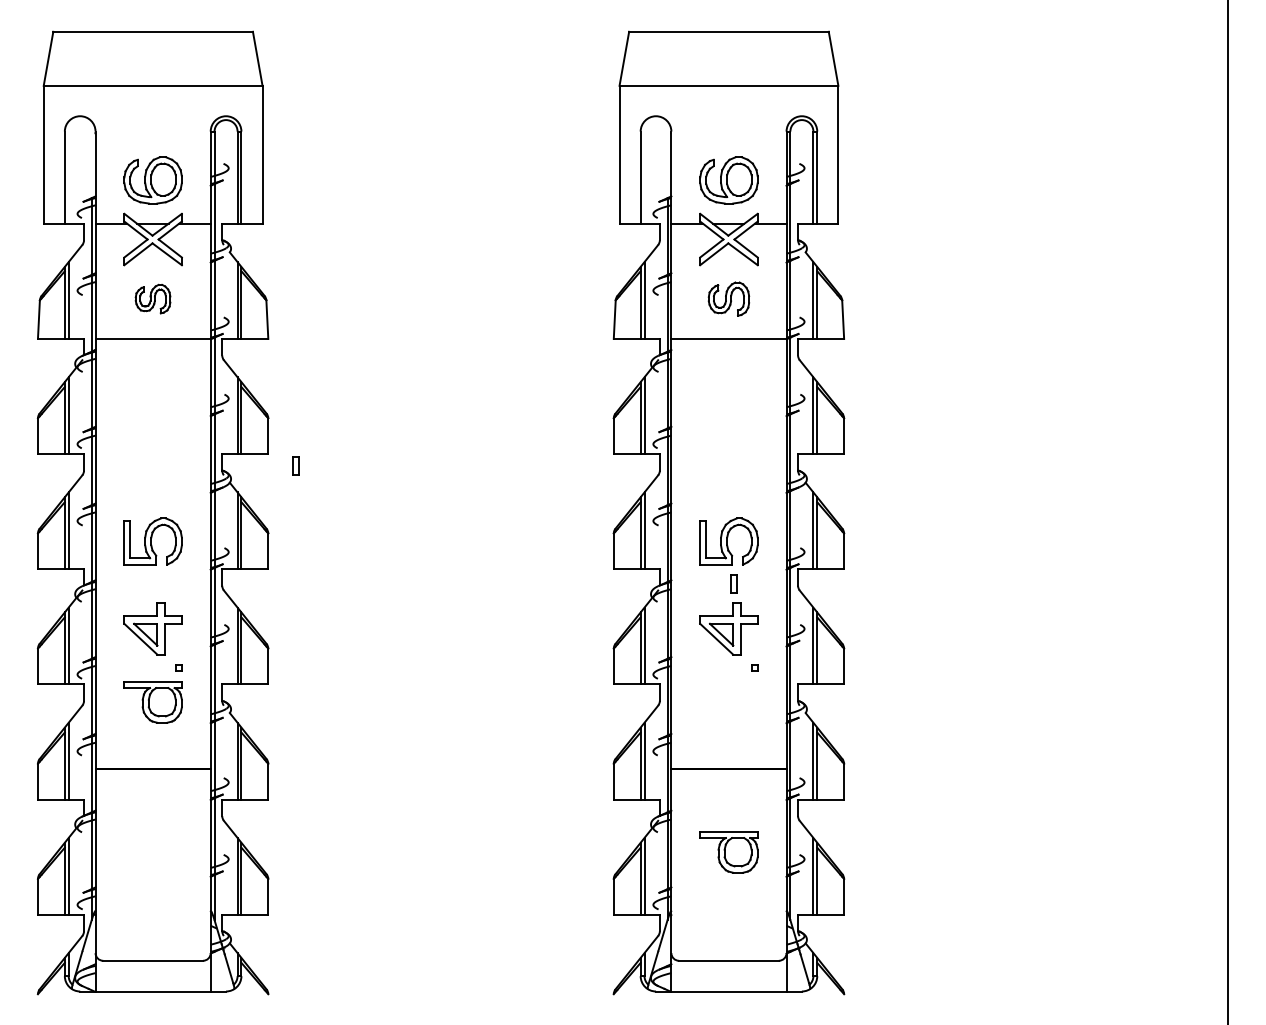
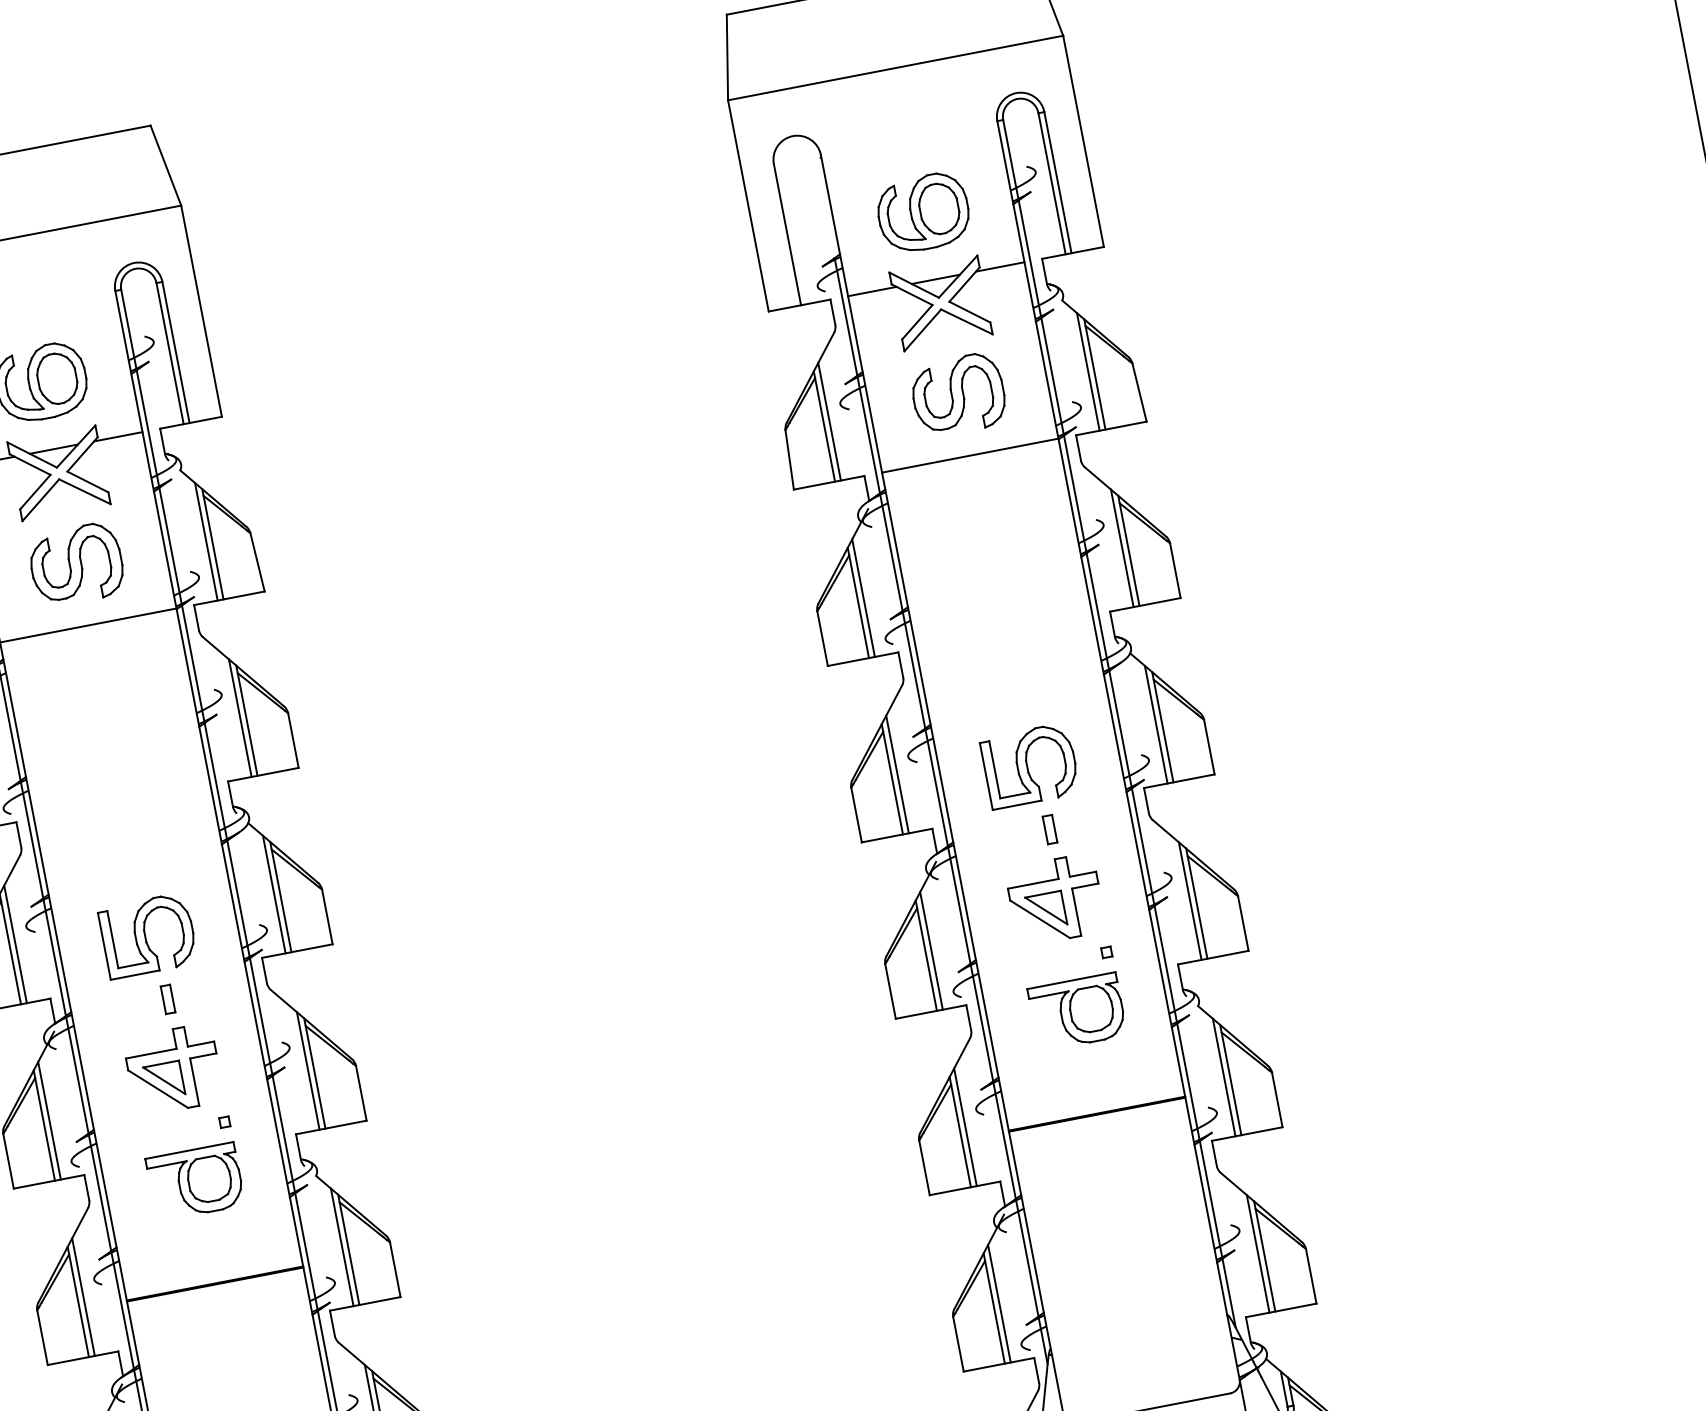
part: (152, 298) -> (75, 563), size x1.67
part: (728, 298) -> (957, 393), size x1.43
part: (295, 465) -> (167, 998), moved
part: (728, 852) -> (1076, 1012), moved

